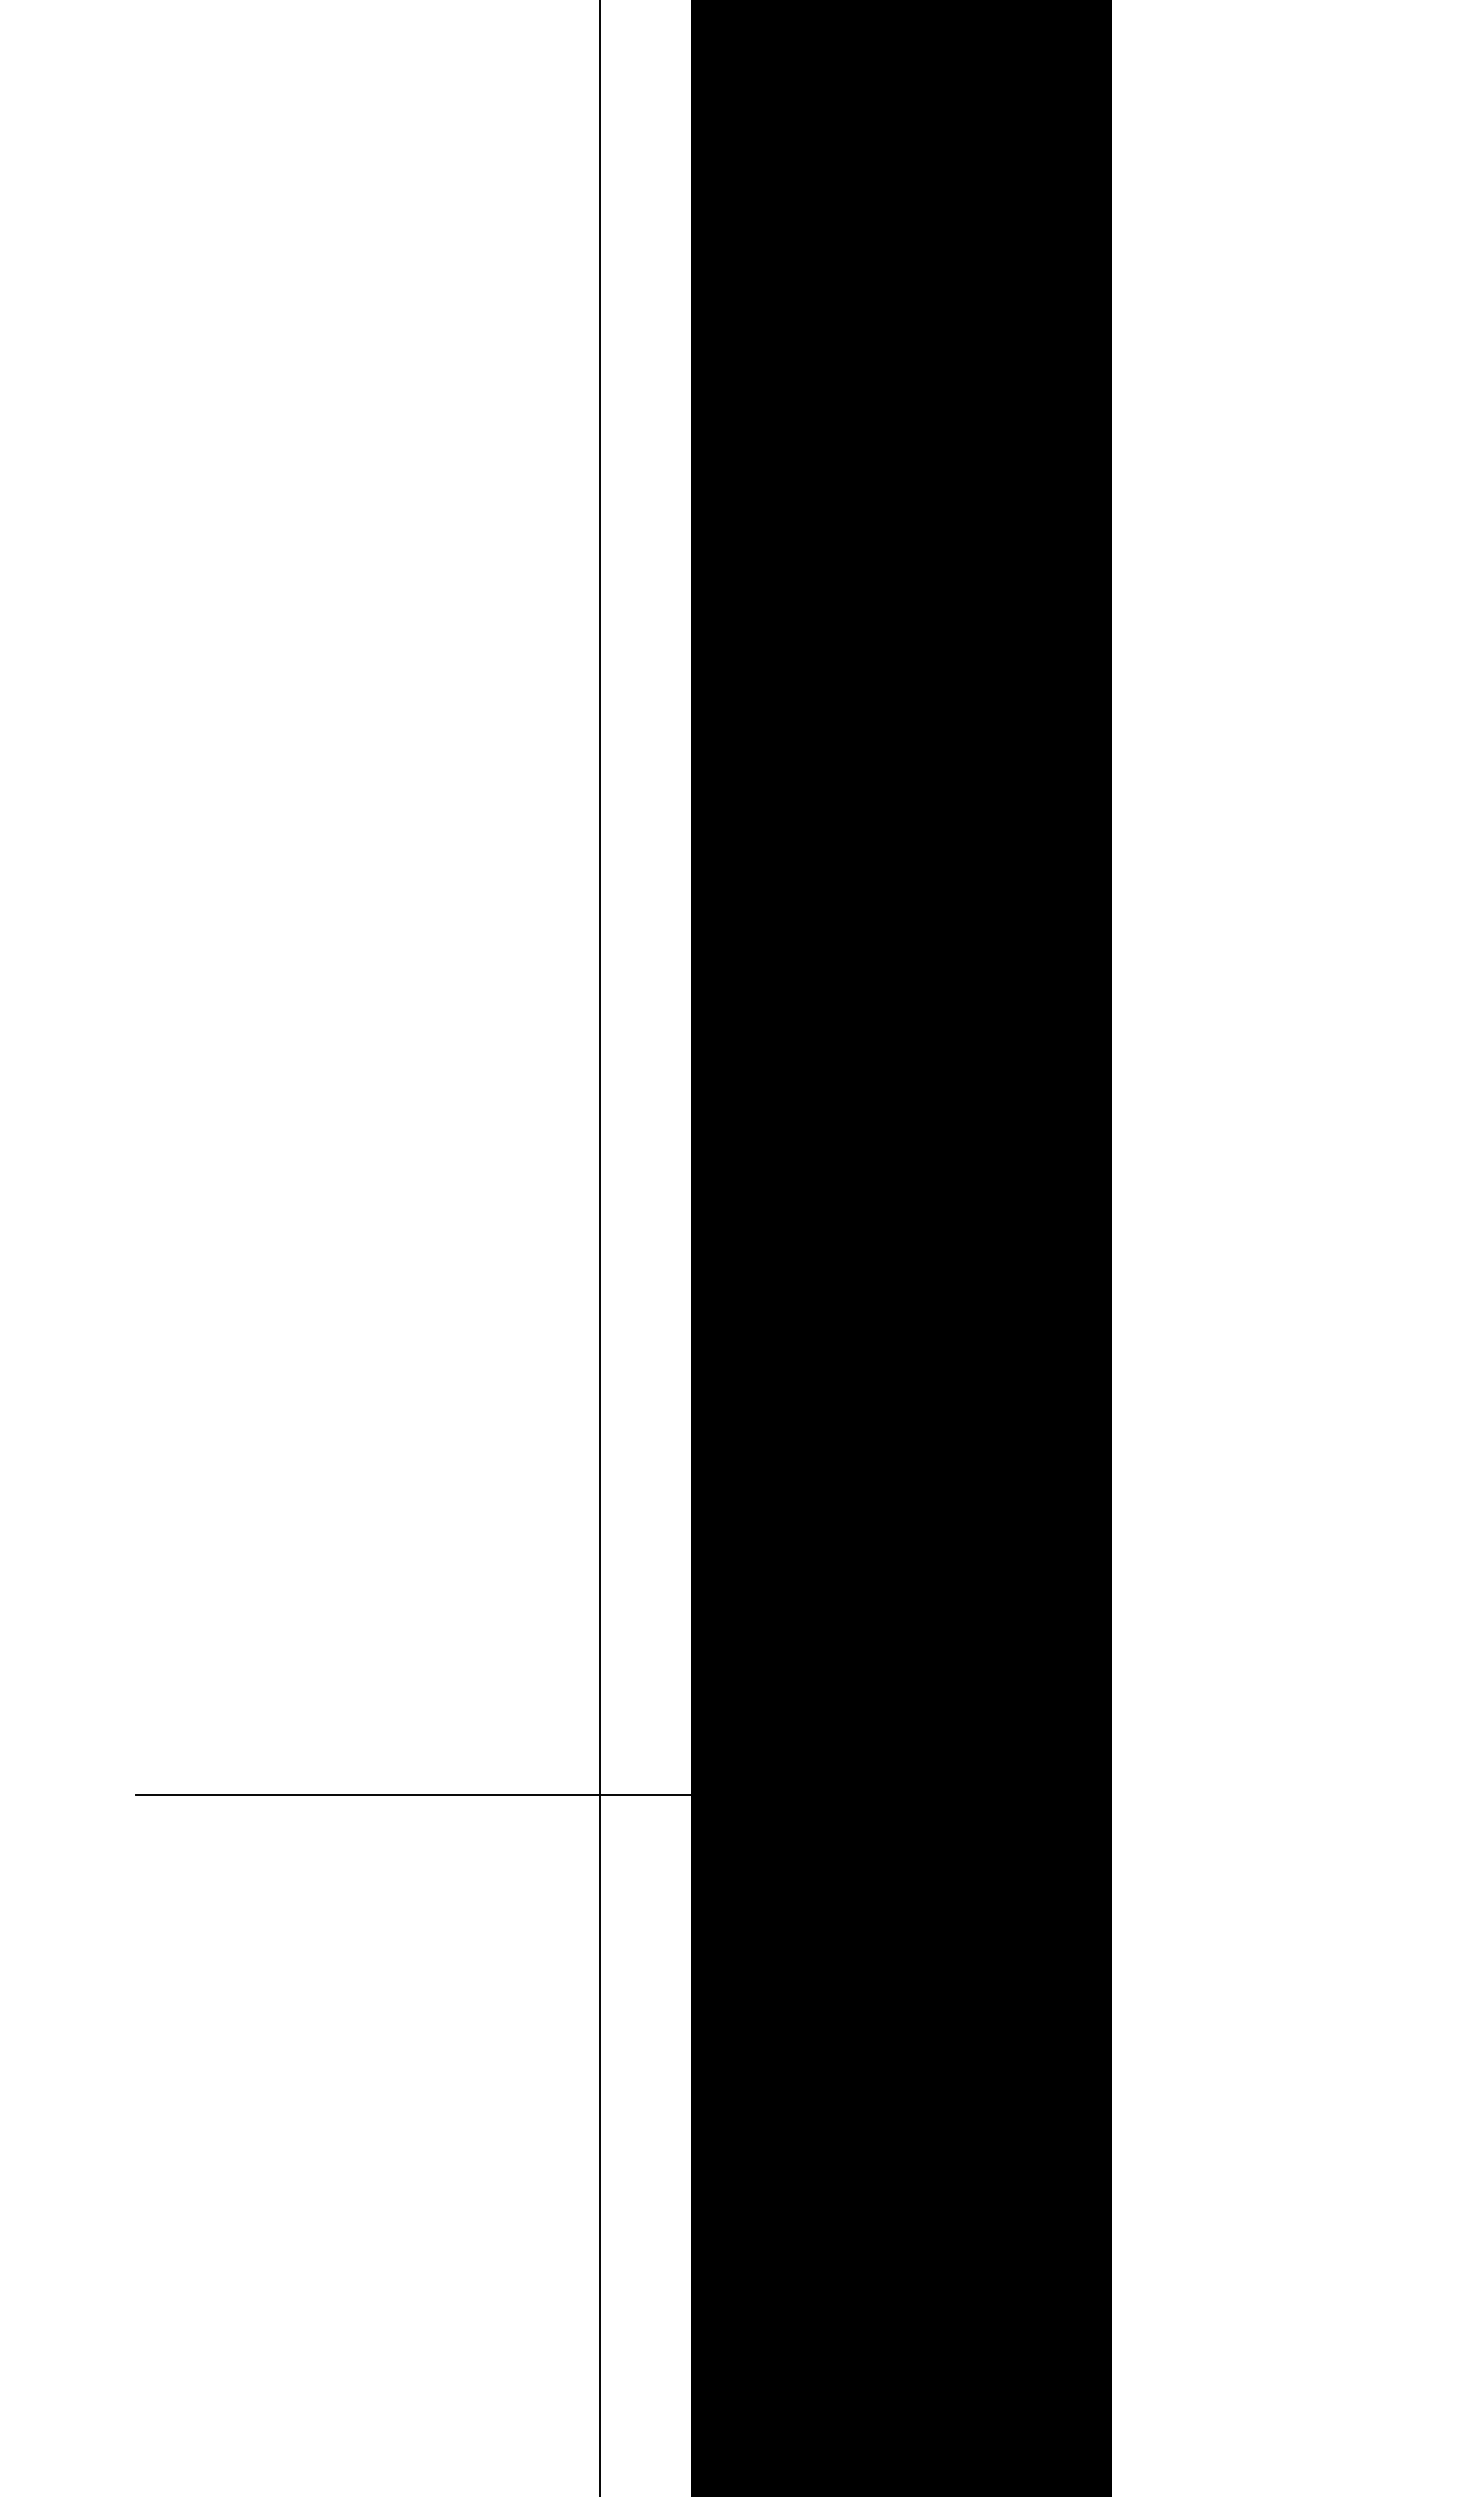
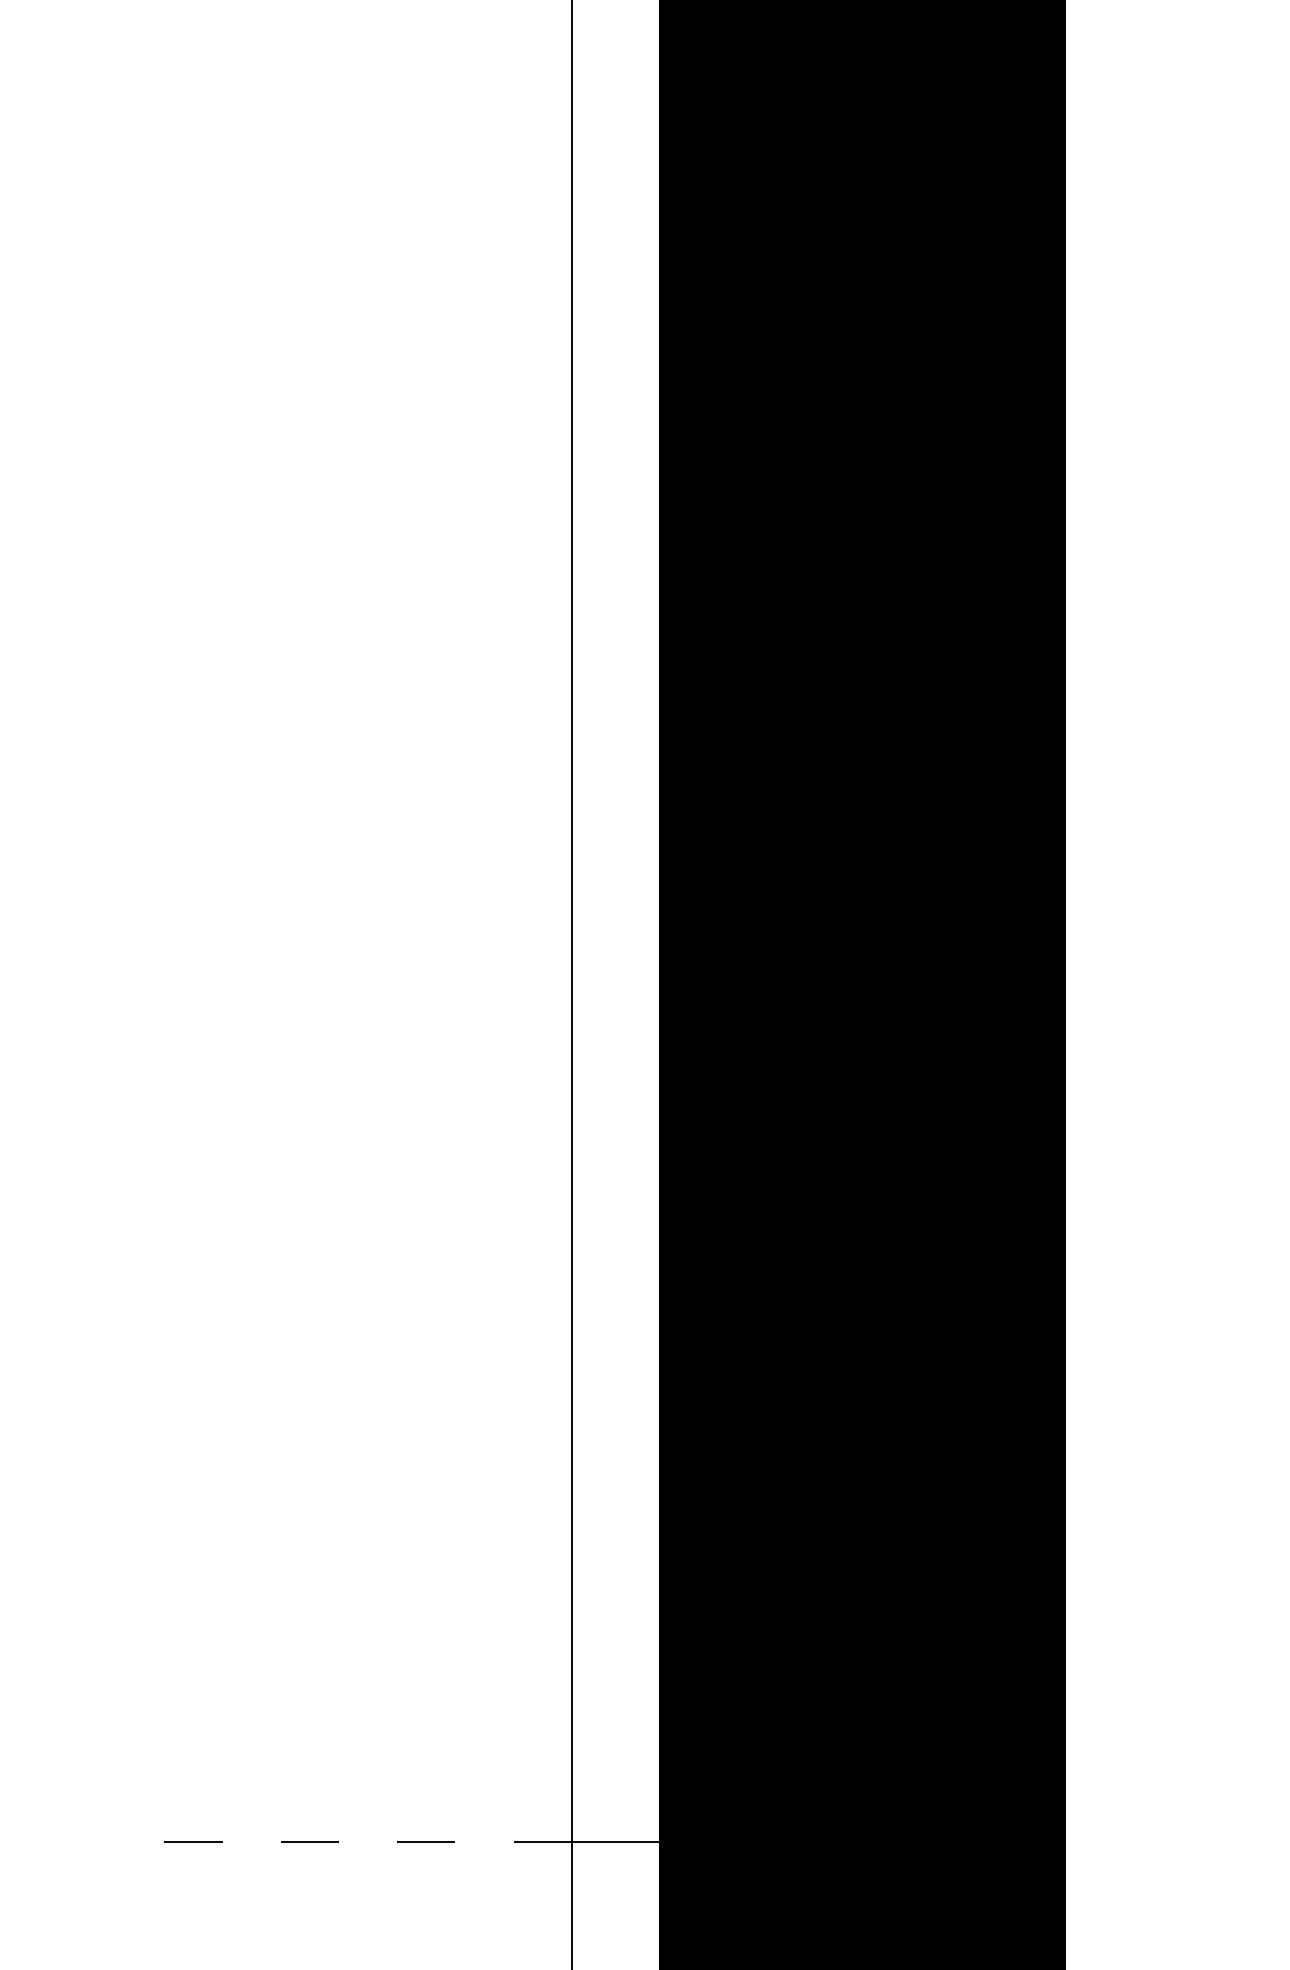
line: (367, 1795) -> (346, 1842), solid -> dashed

